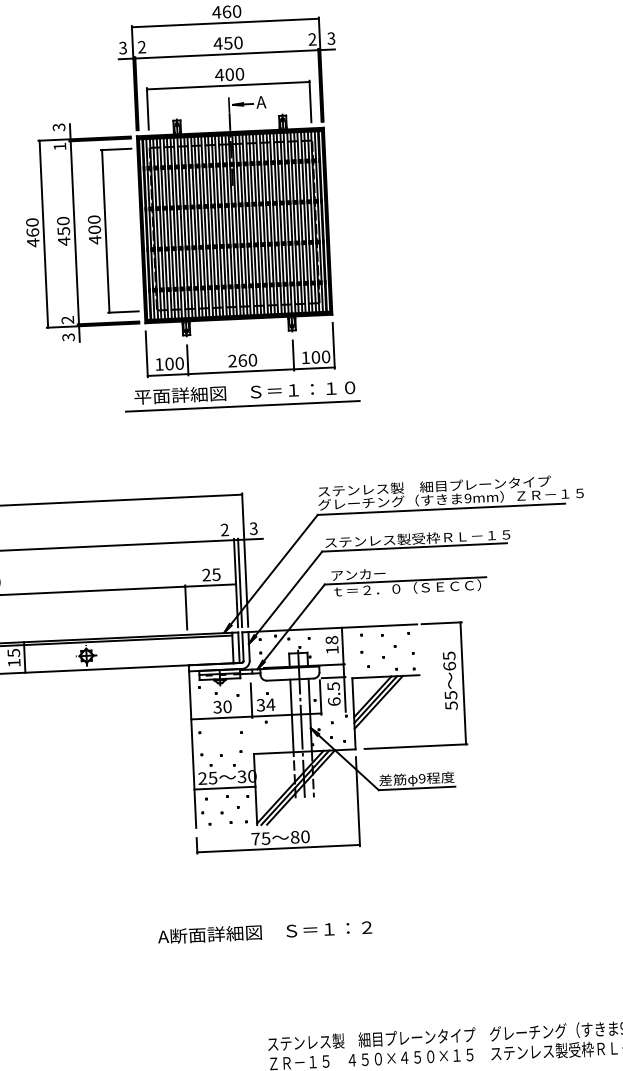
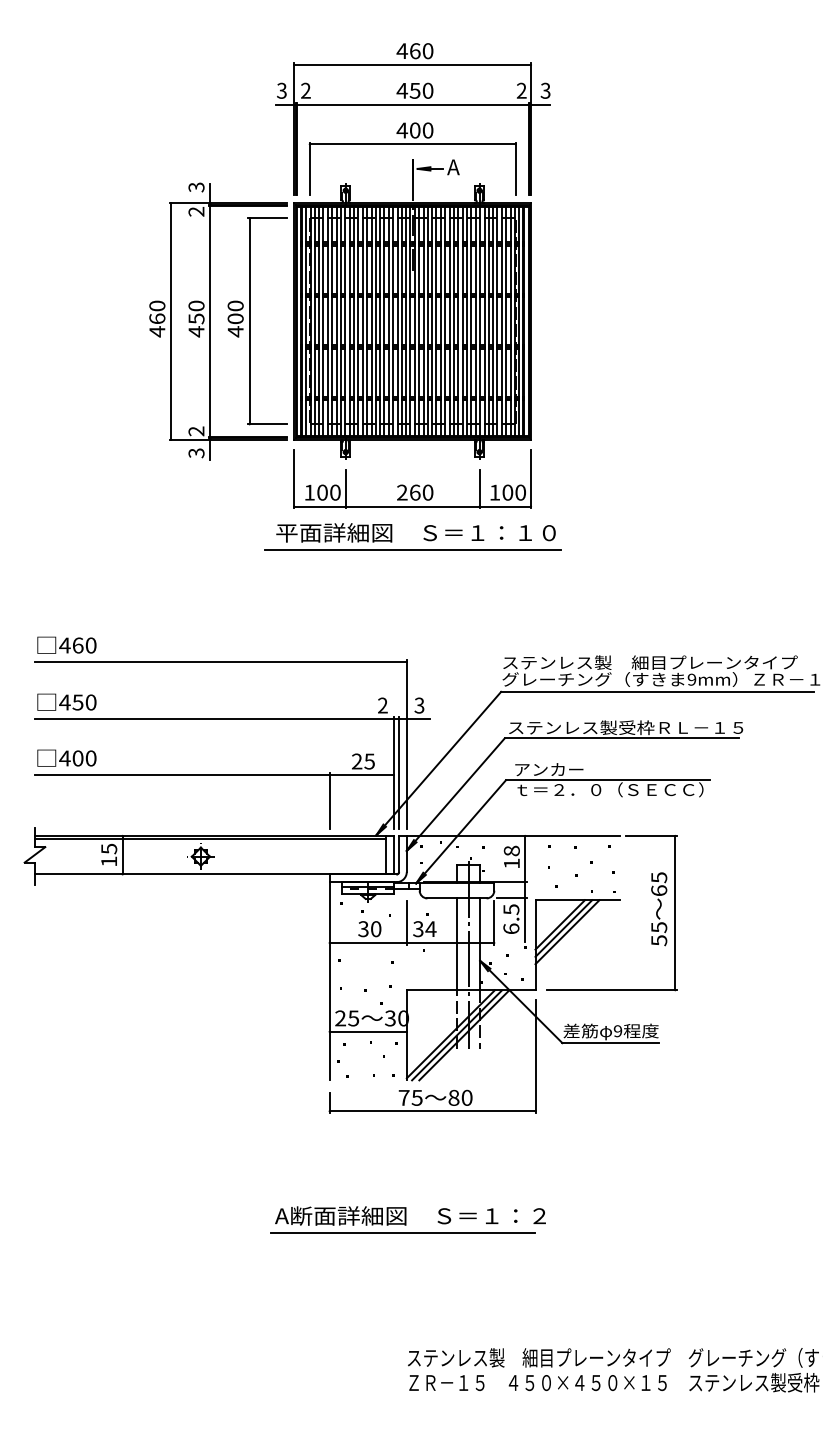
text: (59, 146) -> (196, 211), 1 -> 2
line: (259, 946) -> (402, 1233), added

